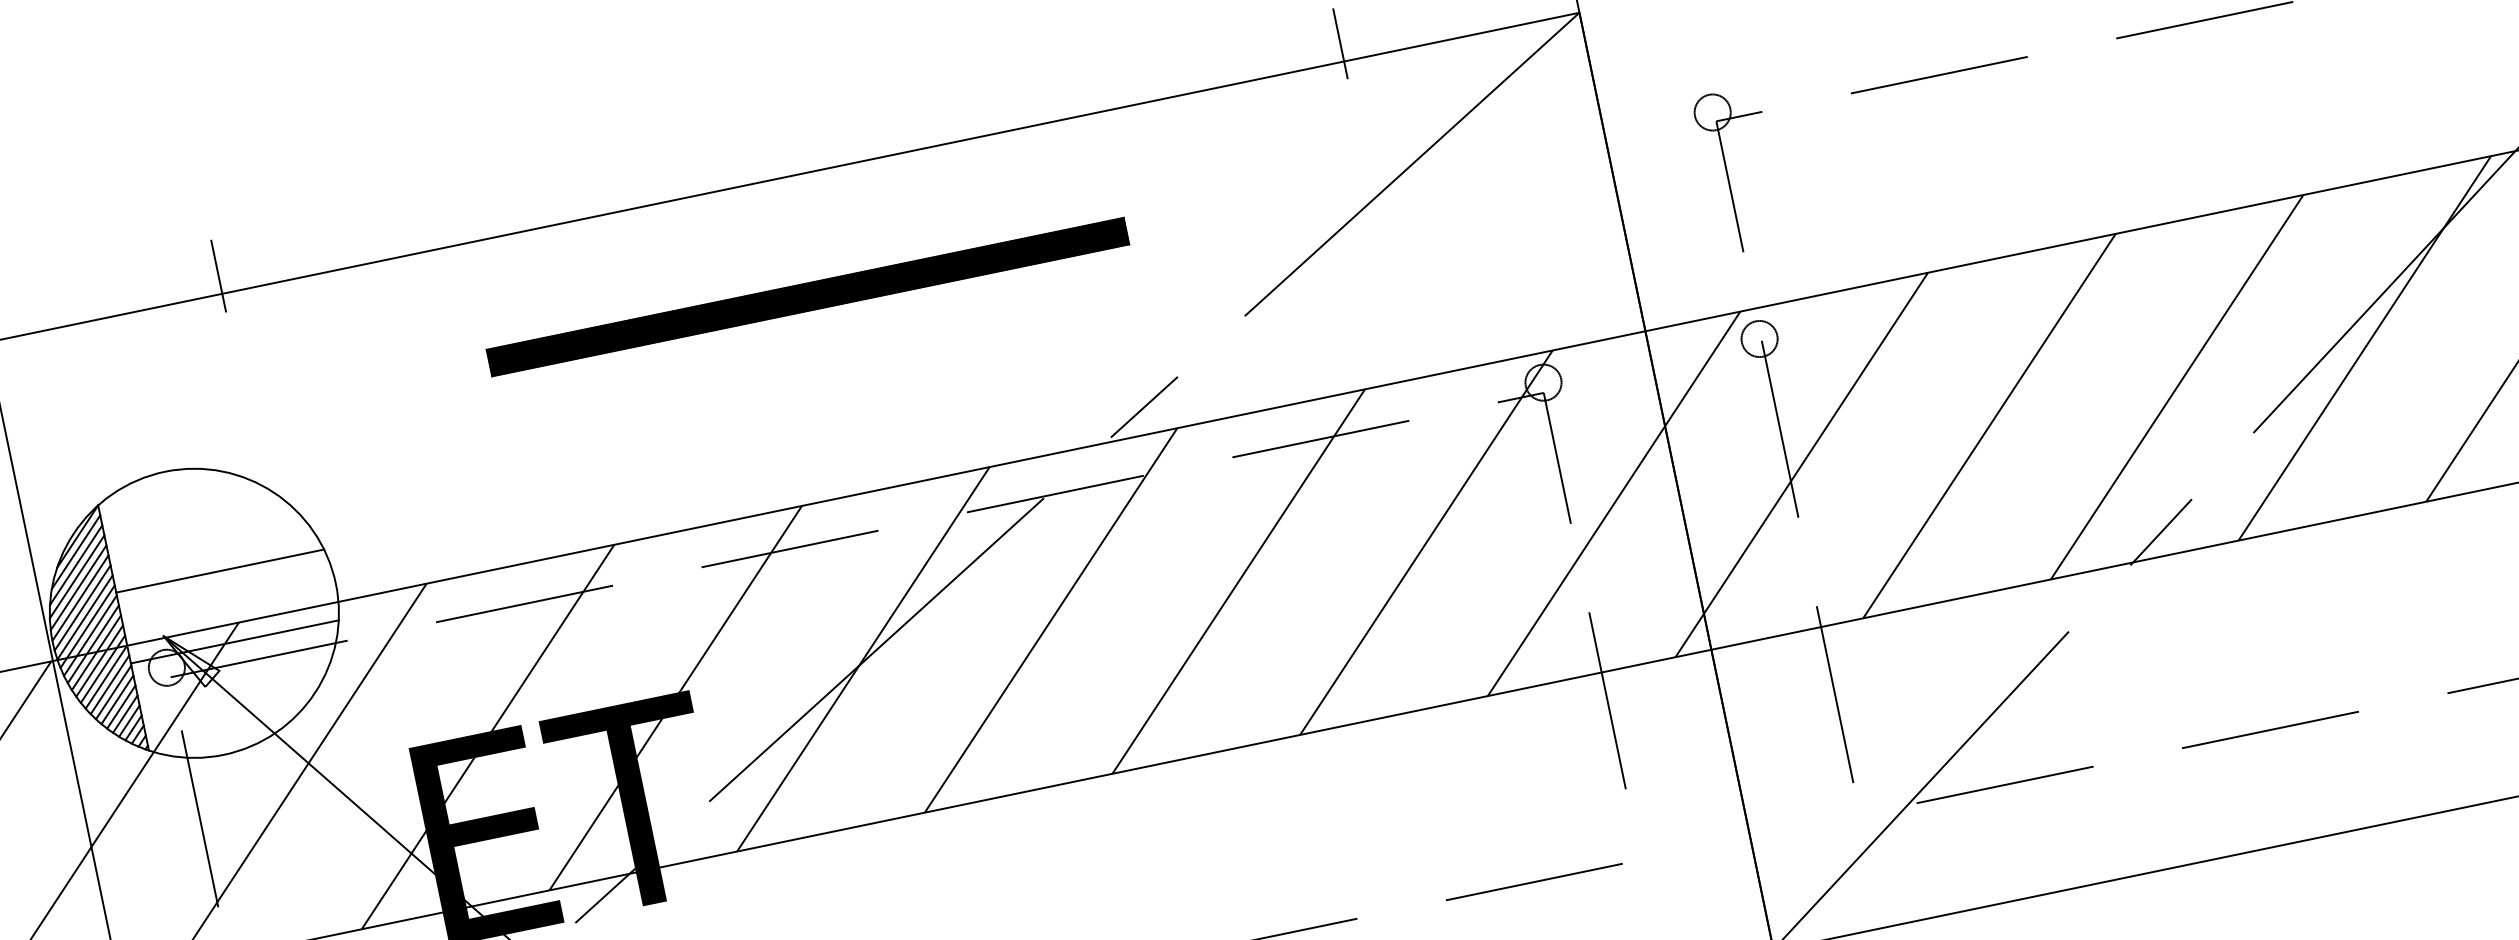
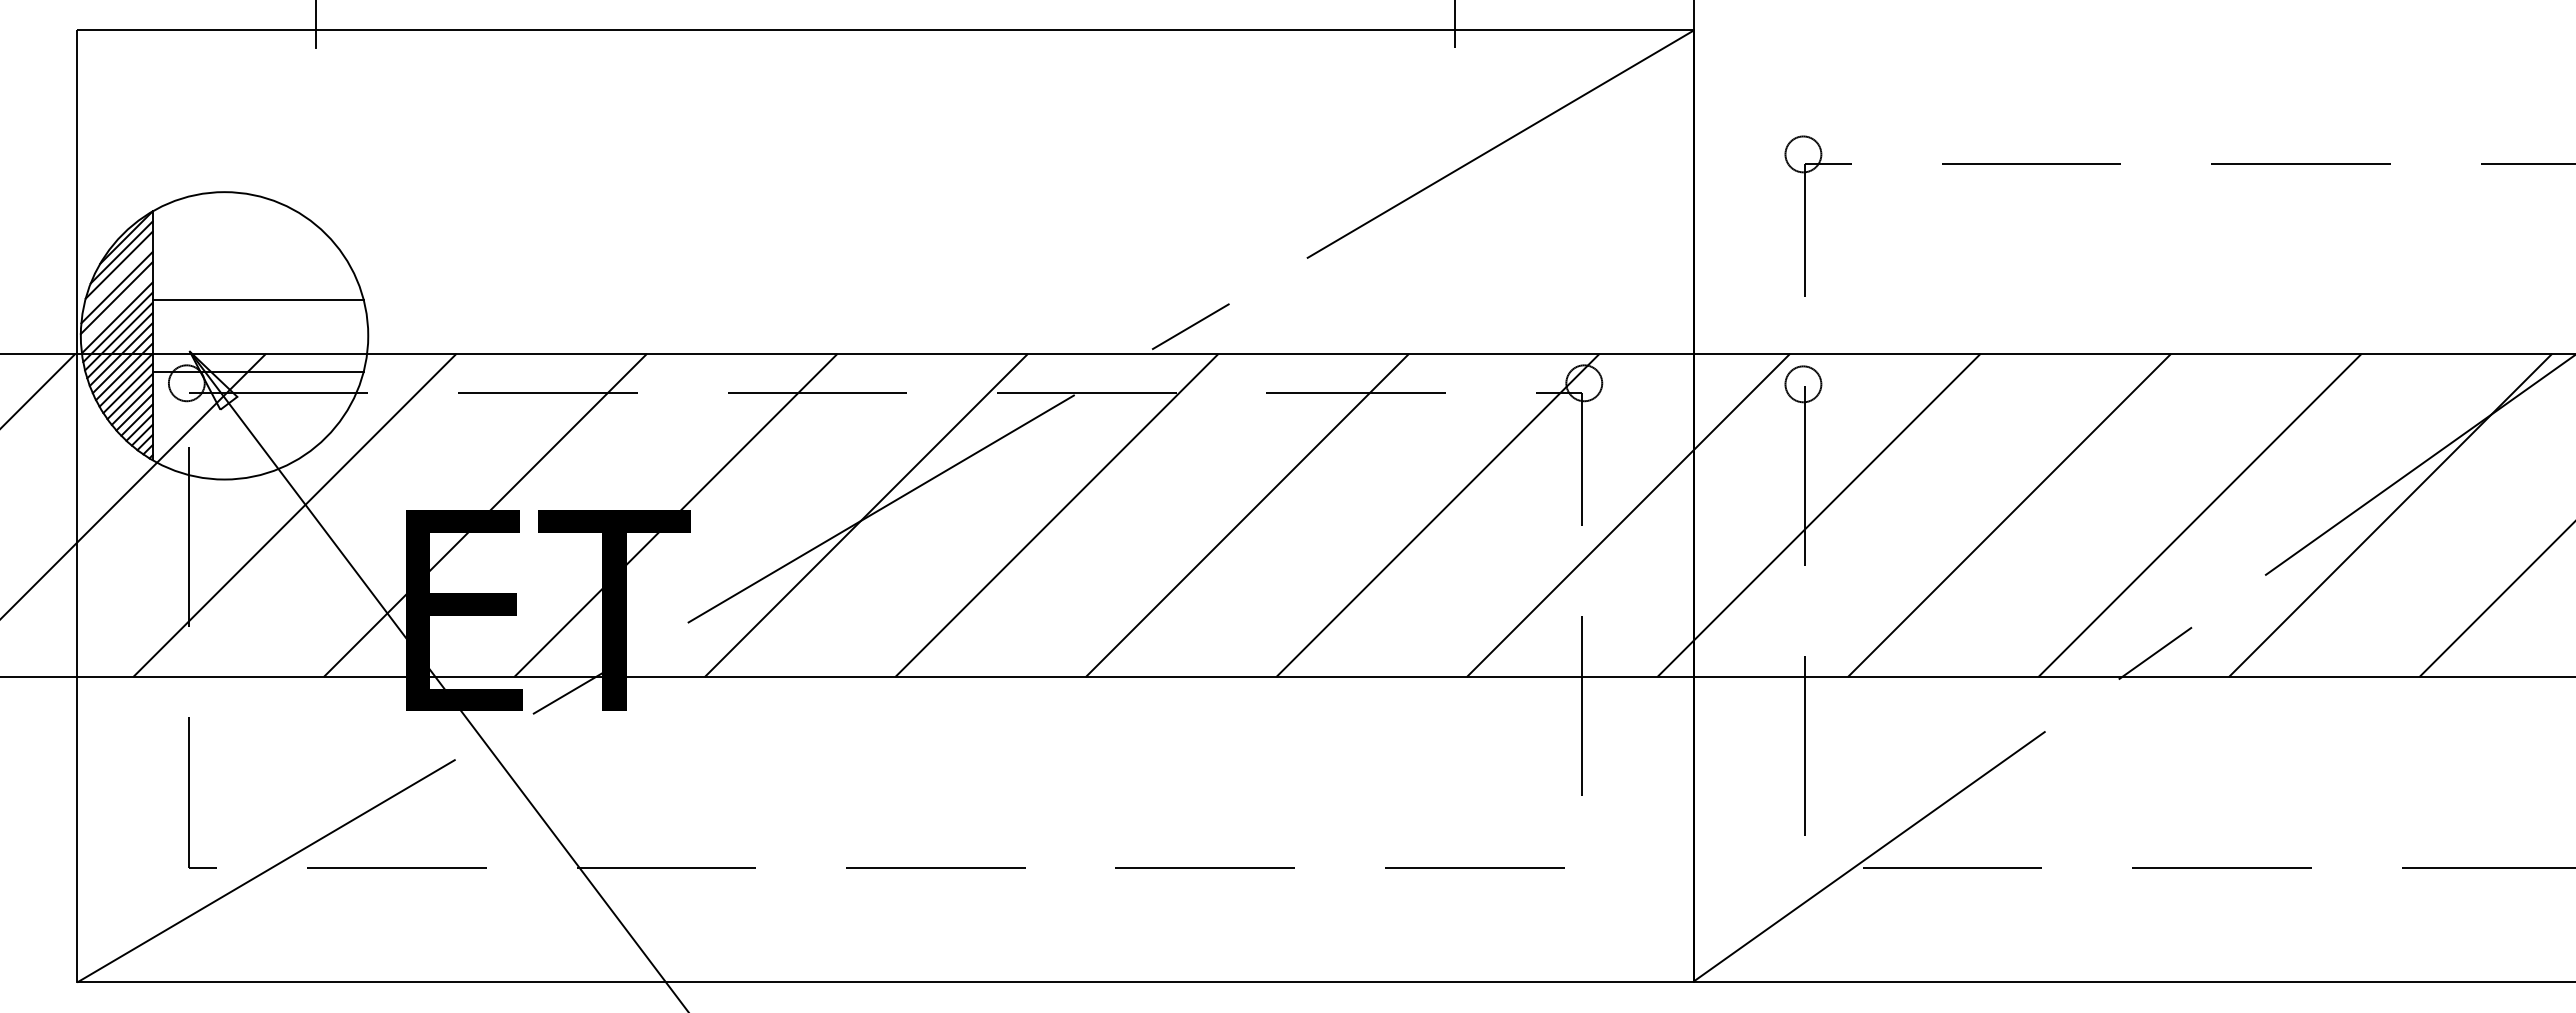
part: (807, 296) -> (885, 151), removed
line: (76, 576) -> (117, 276), removed
line: (82, 607) -> (116, 307), removed

